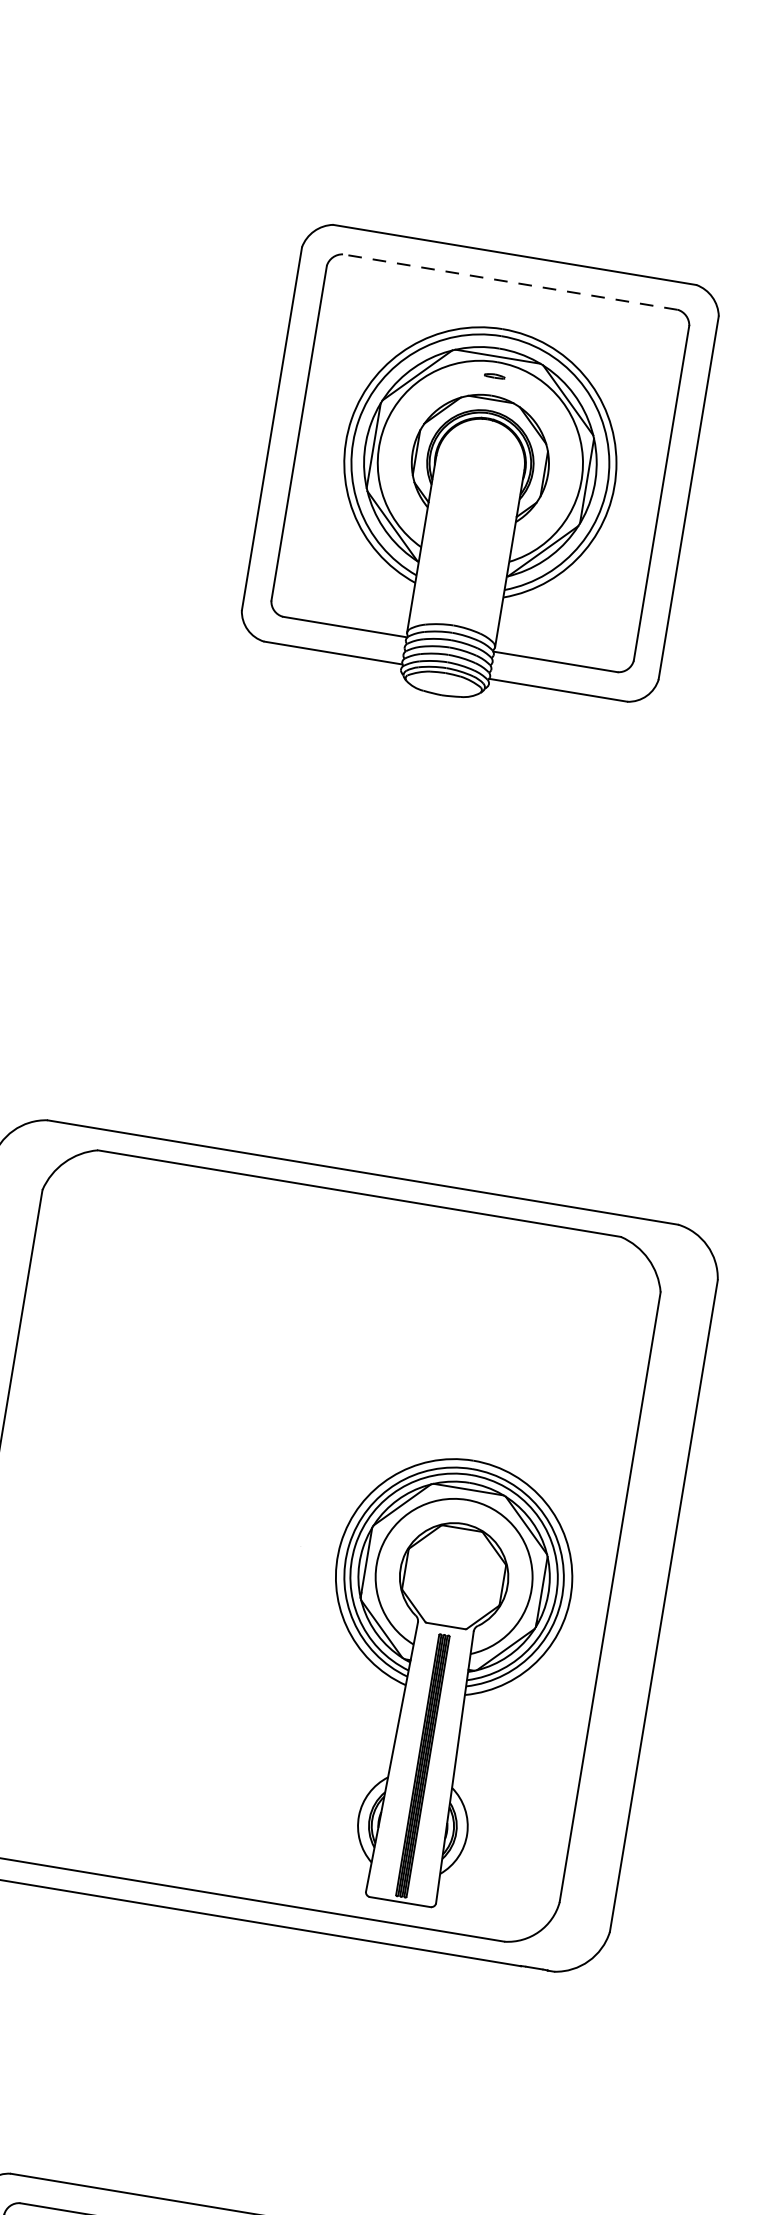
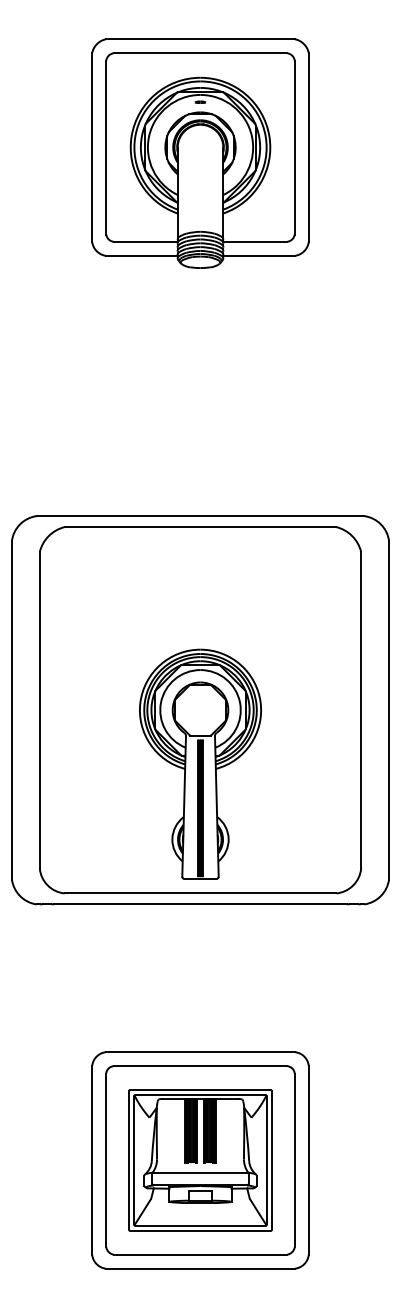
line: (510, 282) -> (200, 53), dashed -> solid
part: (437, 1679) -> (200, 763), moved

